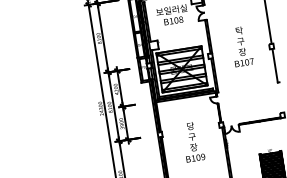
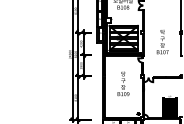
text: (241, 47) -> (162, 42), moved

